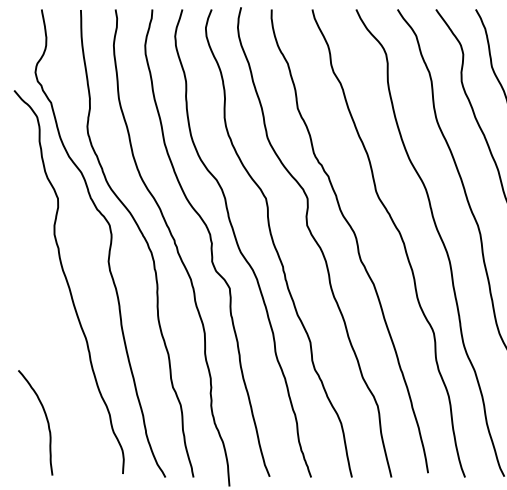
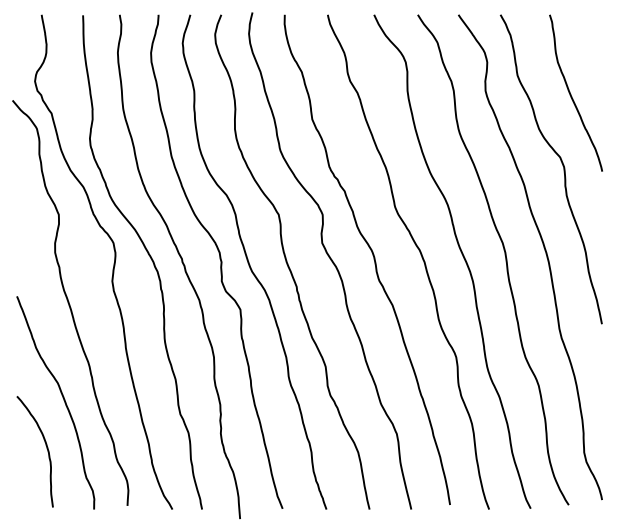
curve: (62, 374) -> (63, 400), added

